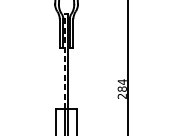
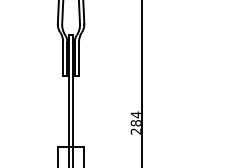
line: (64, 61) -> (68, 90), dashed -> solid

